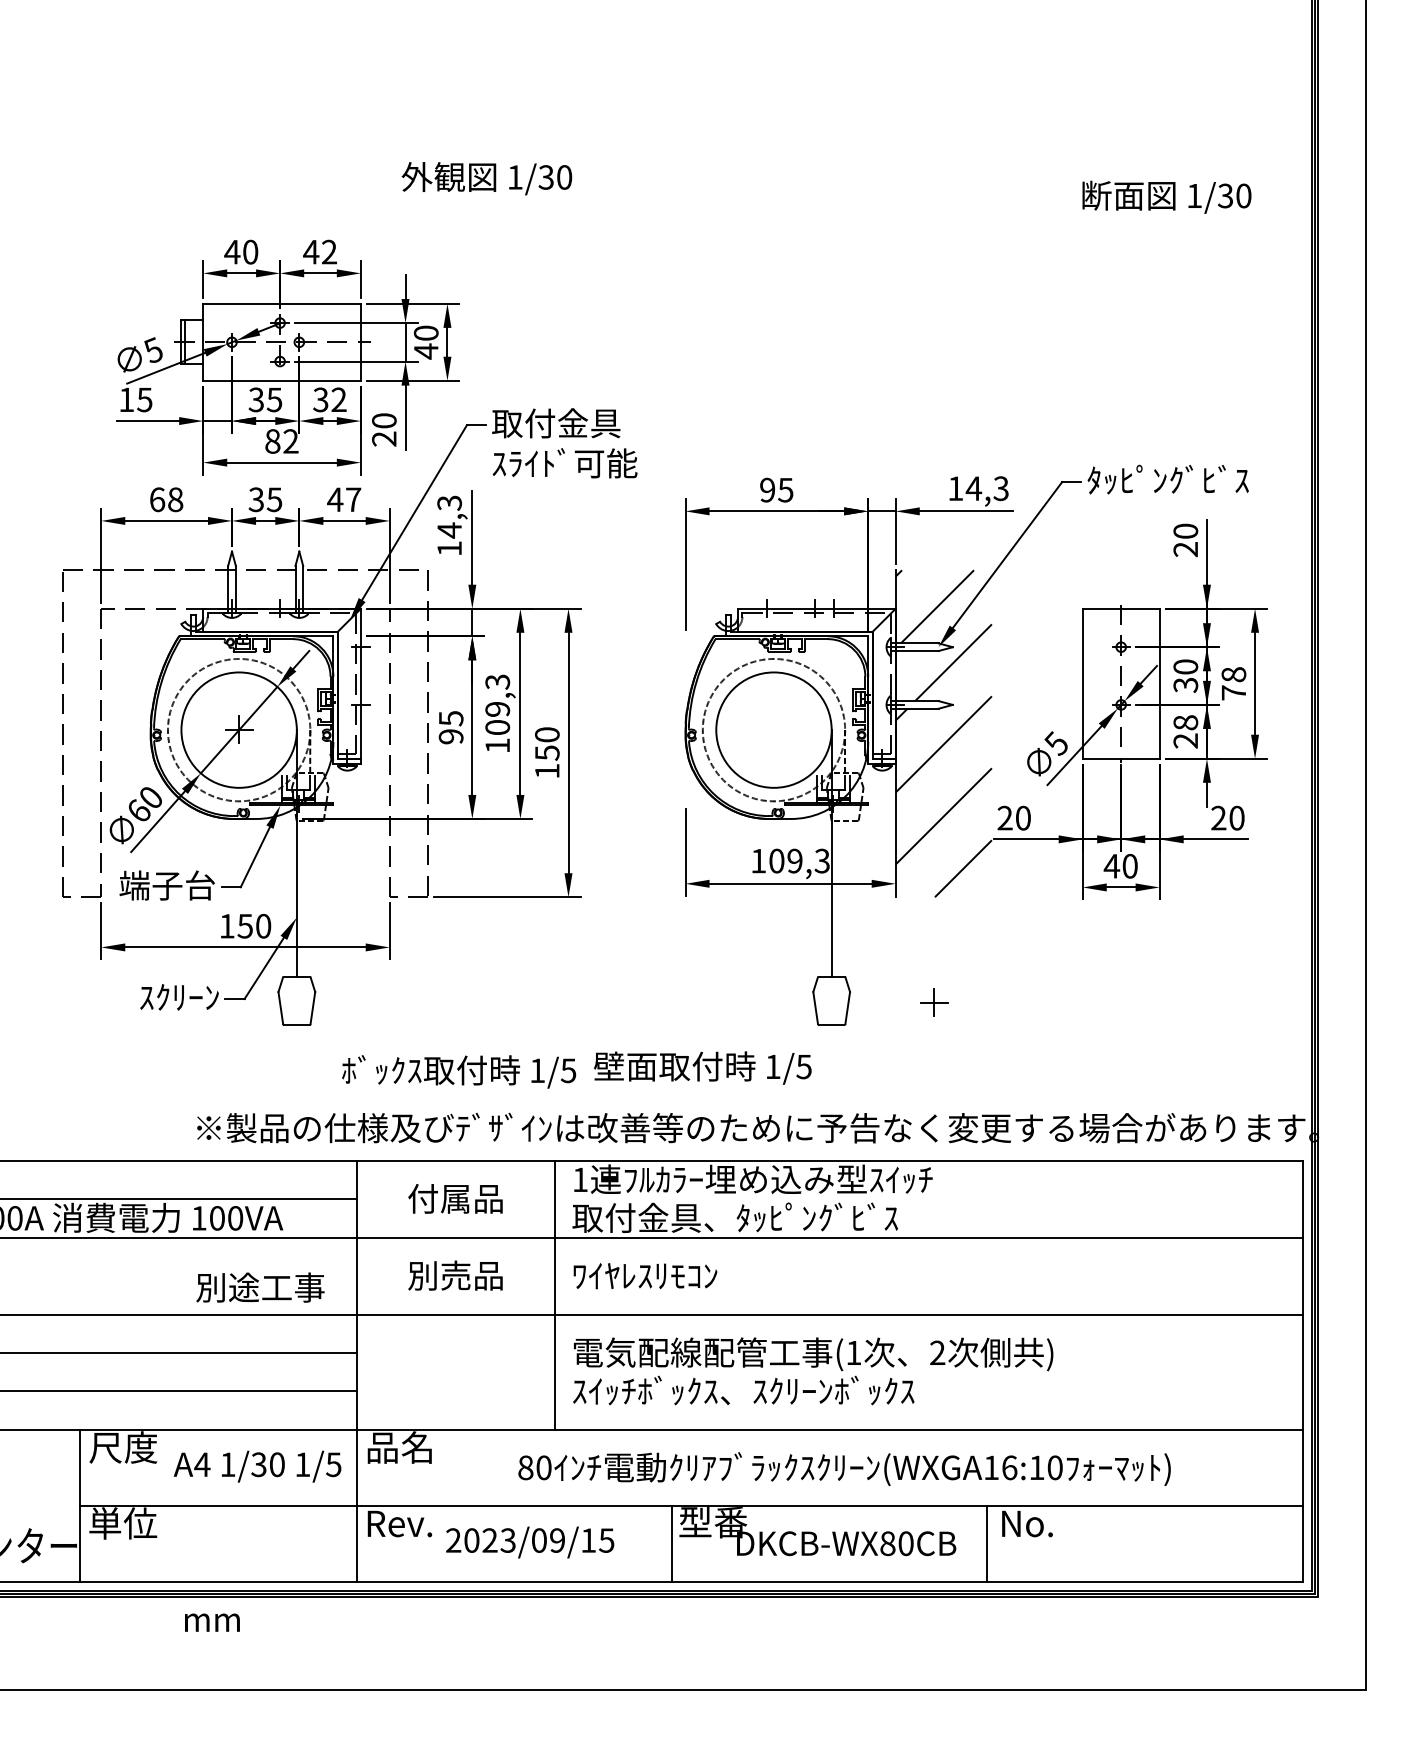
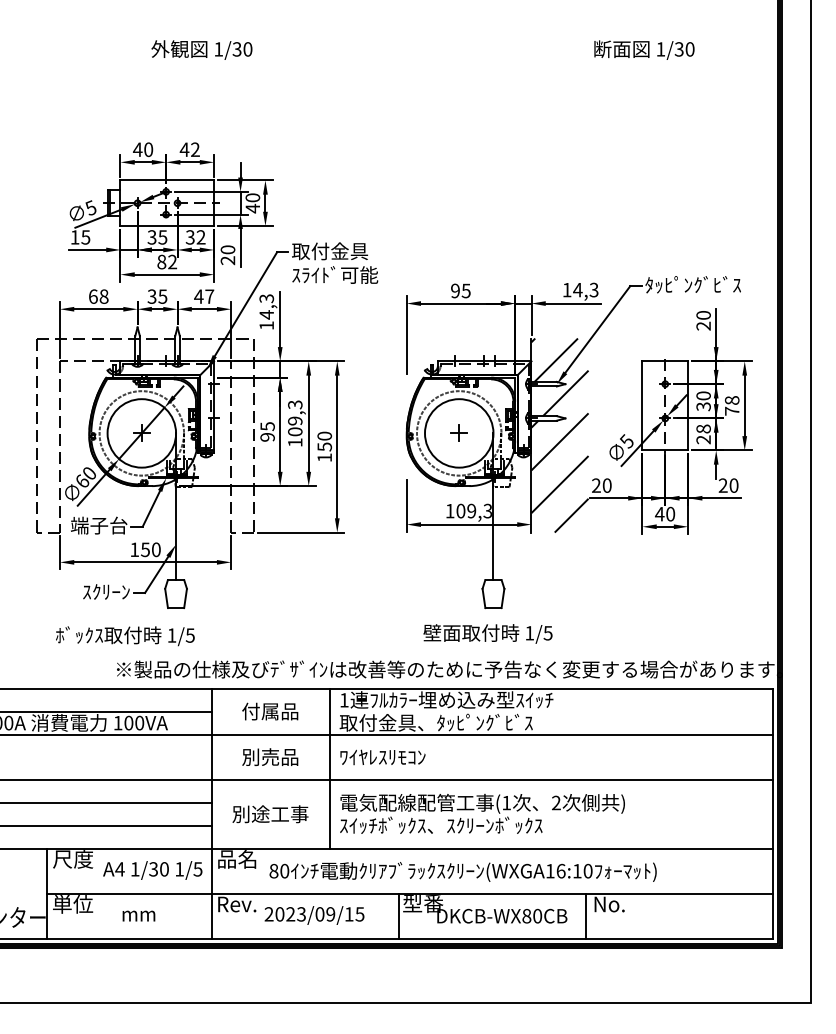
text: (486, 177) -> (201, 49), moved
text: (1167, 196) -> (644, 49), moved
part: (932, 1001) -> (458, 432), moved
text: (701, 1067) -> (487, 633), moved
text: (459, 1072) -> (125, 636), moved
text: (260, 1288) -> (270, 814), moved
text: (843, 1468) -> (462, 871), moved
text: (211, 1621) -> (138, 915), moved

